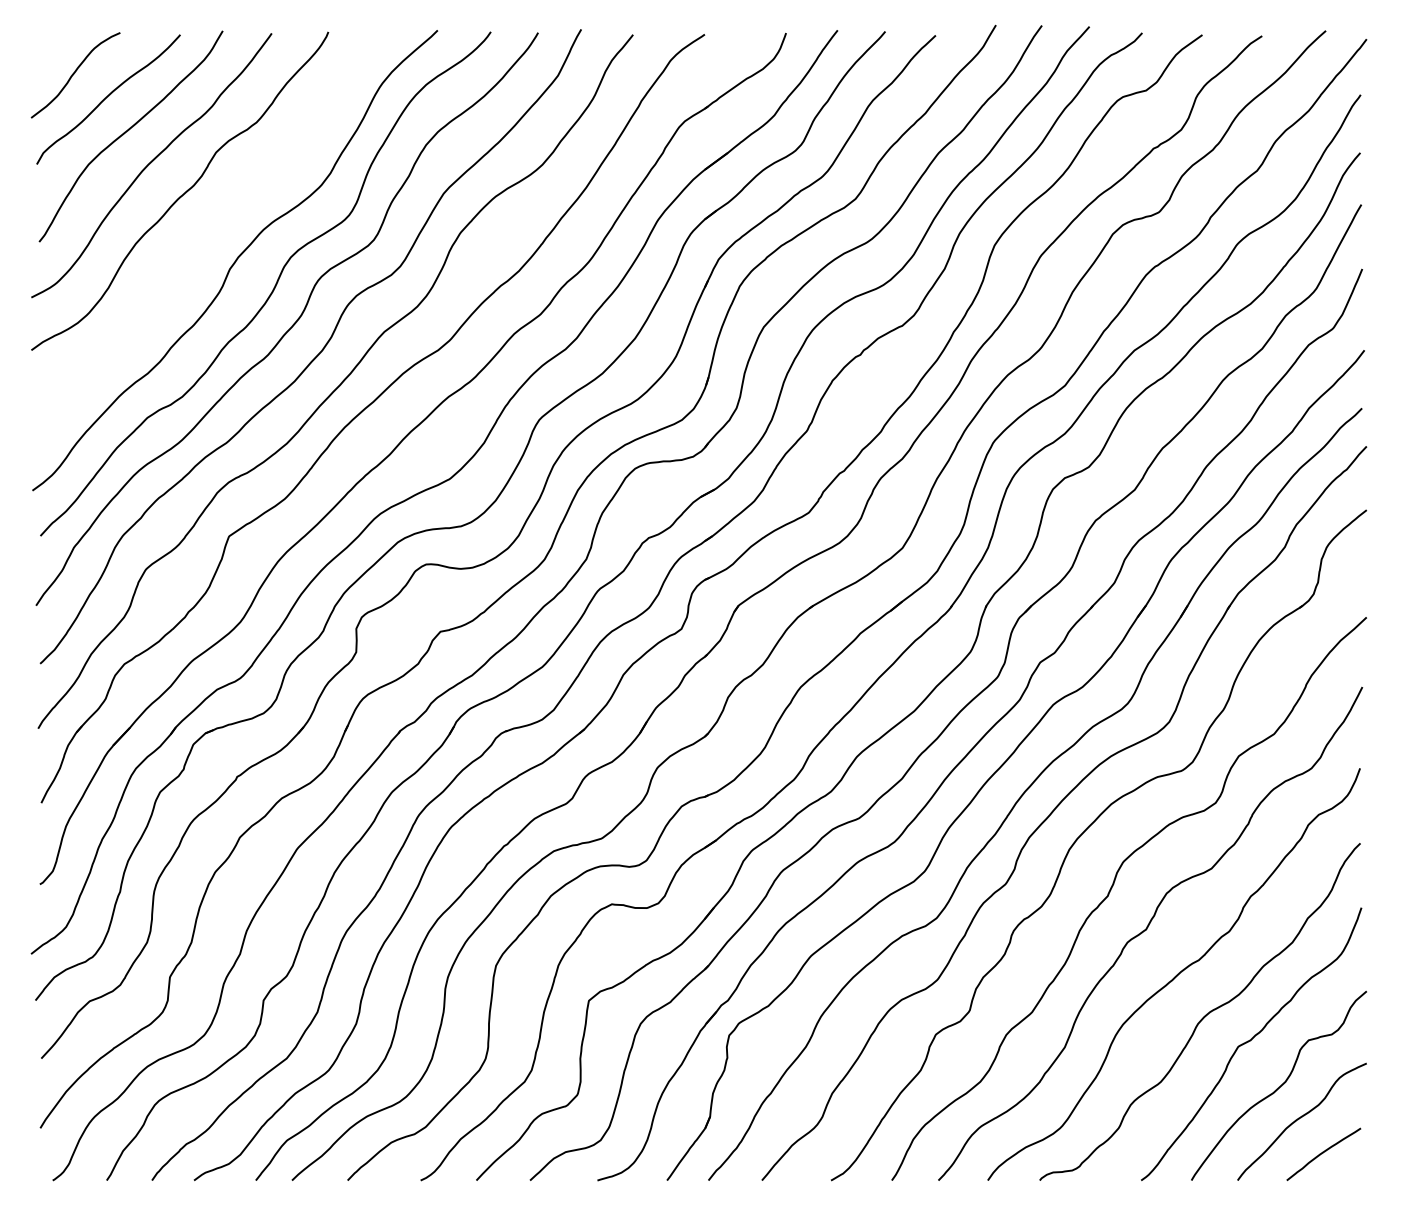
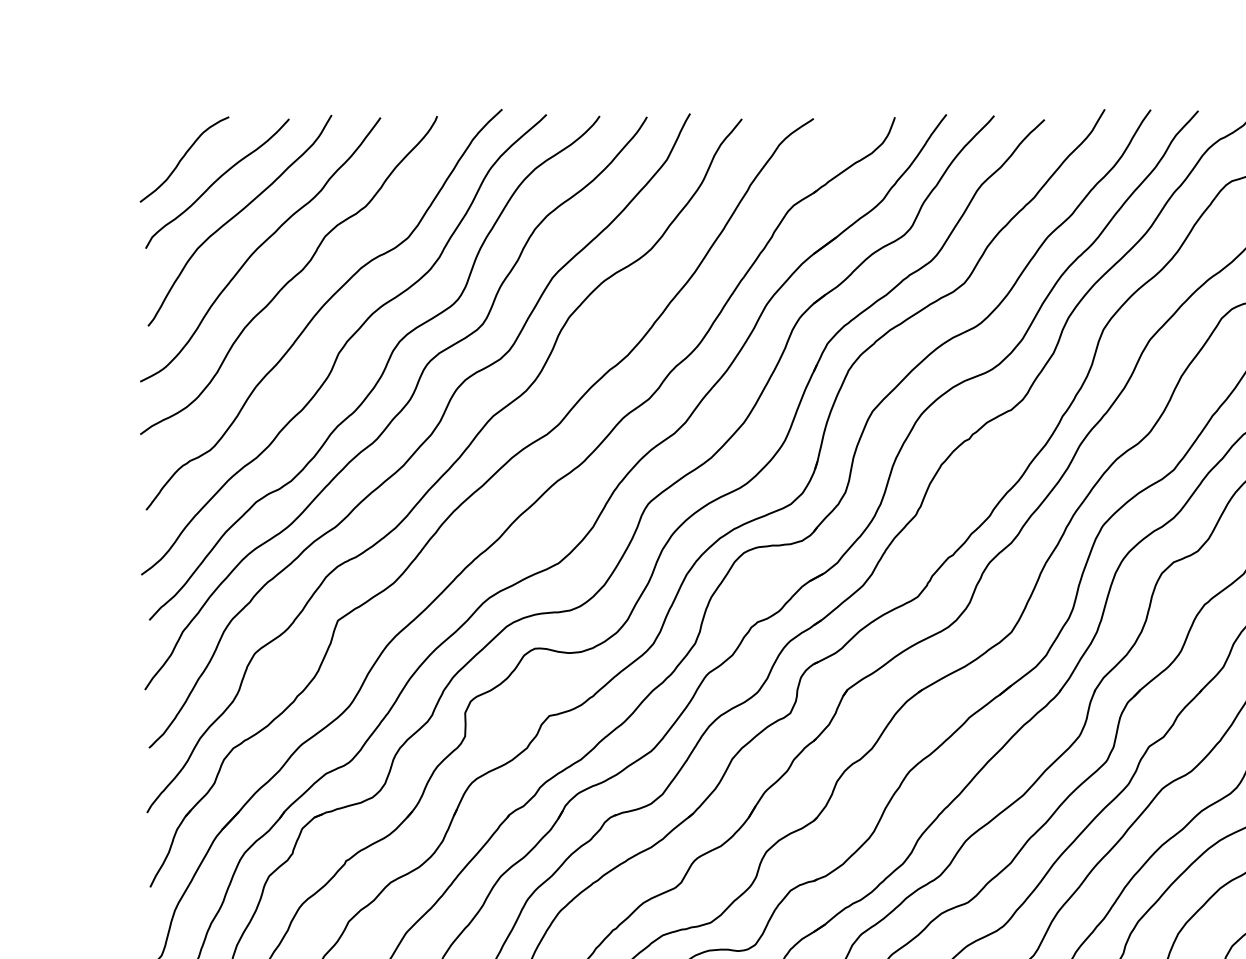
curve: (213, 224) -> (322, 308), added

